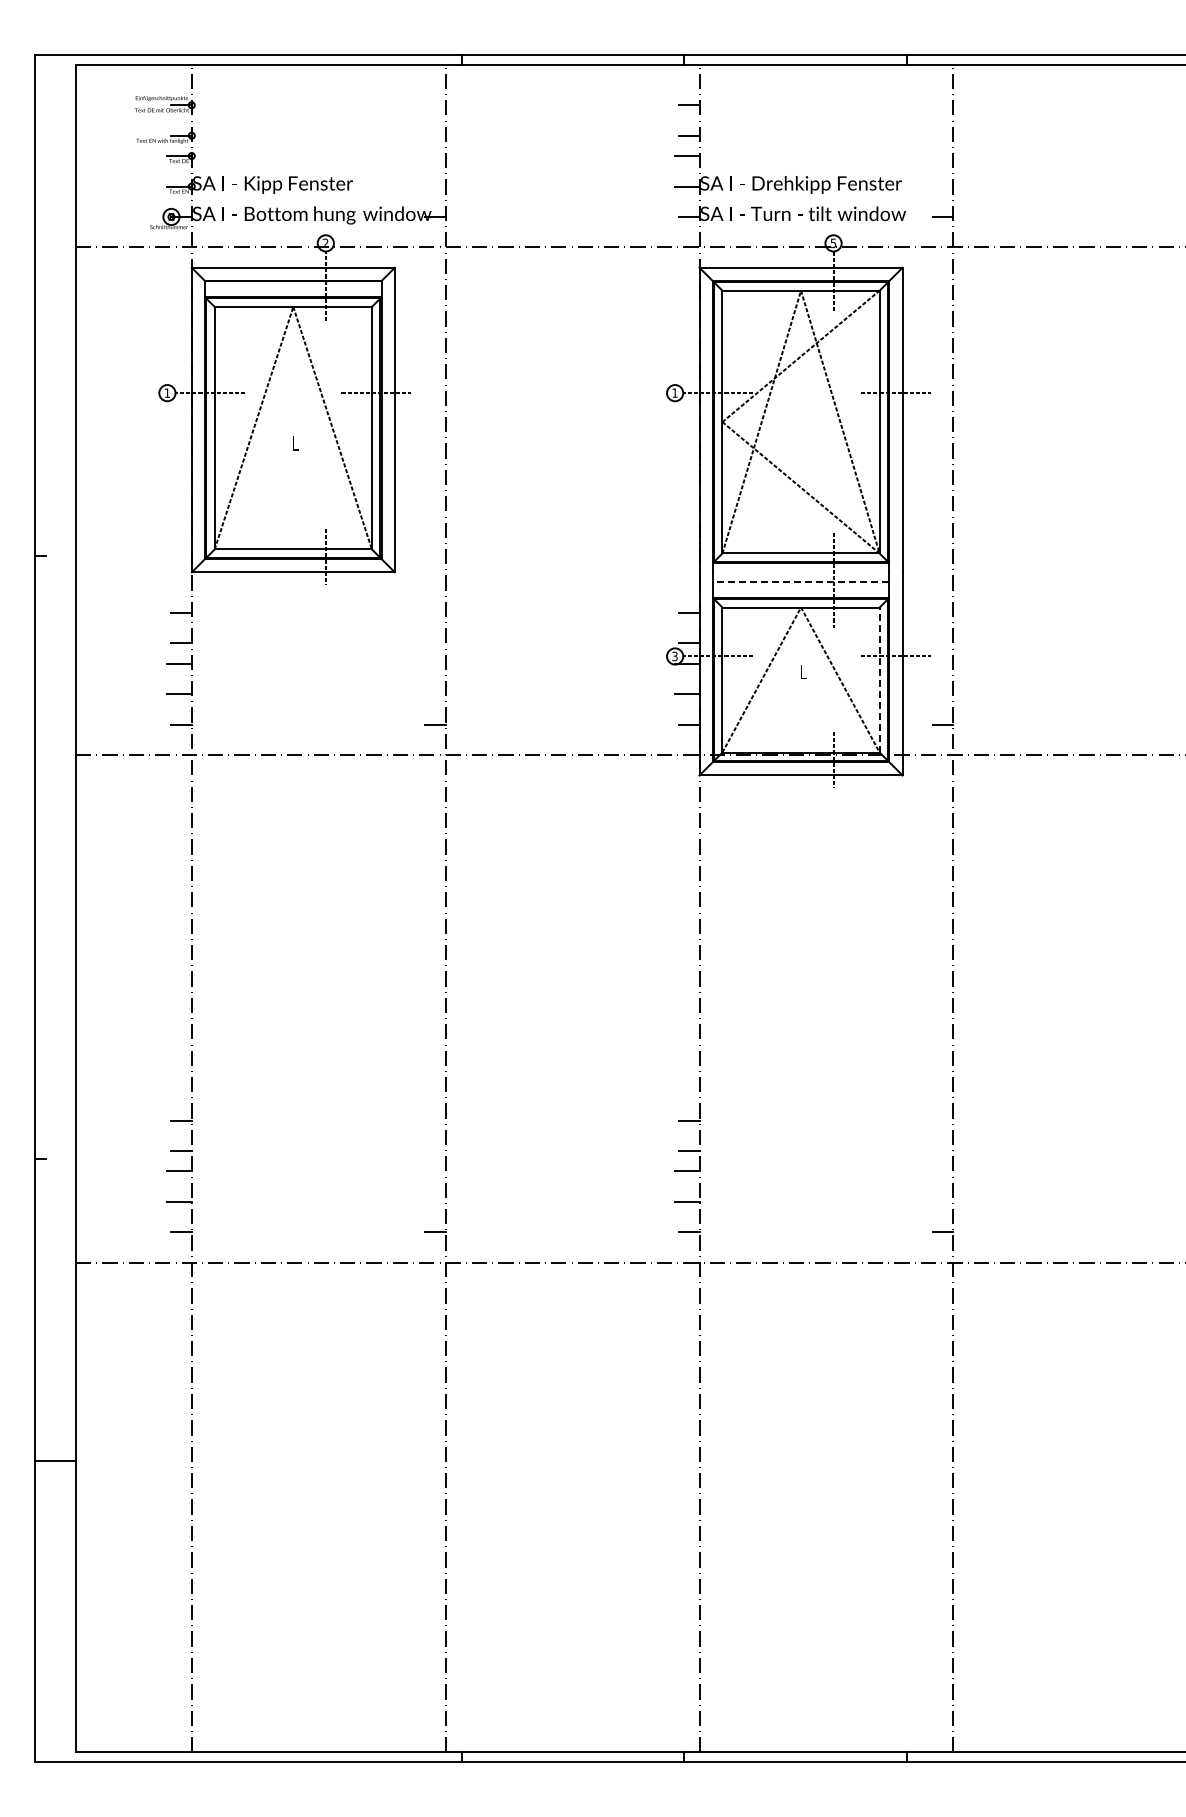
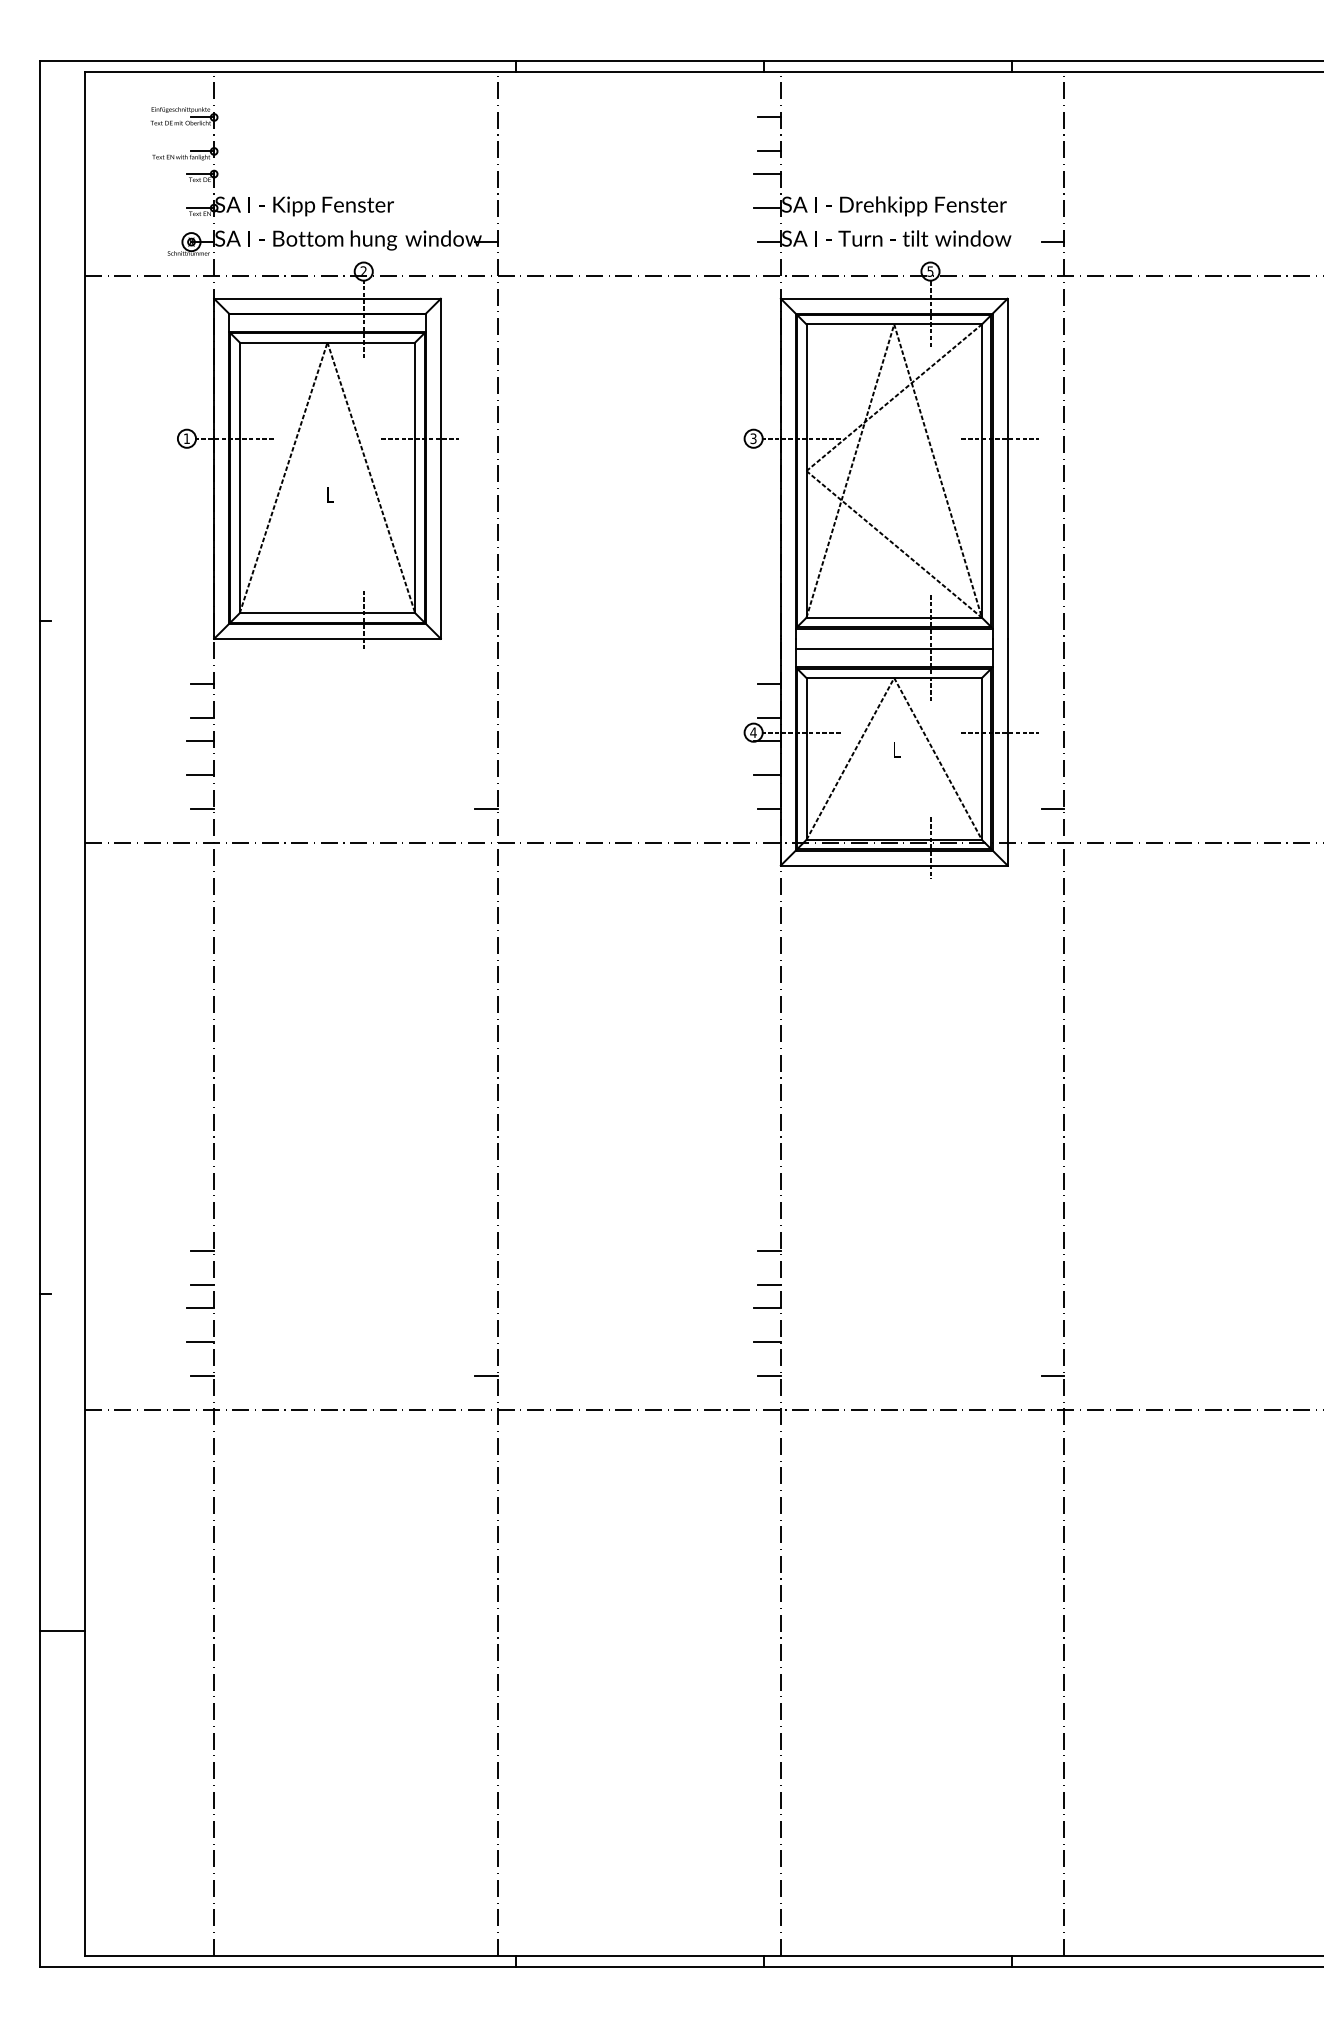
text: (674, 392) -> (752, 438), 1 -> 3
line: (800, 581) -> (893, 649), dashed -> solid
text: (674, 656) -> (752, 732), 3 -> 4
line: (879, 680) -> (981, 759), dashed -> solid

